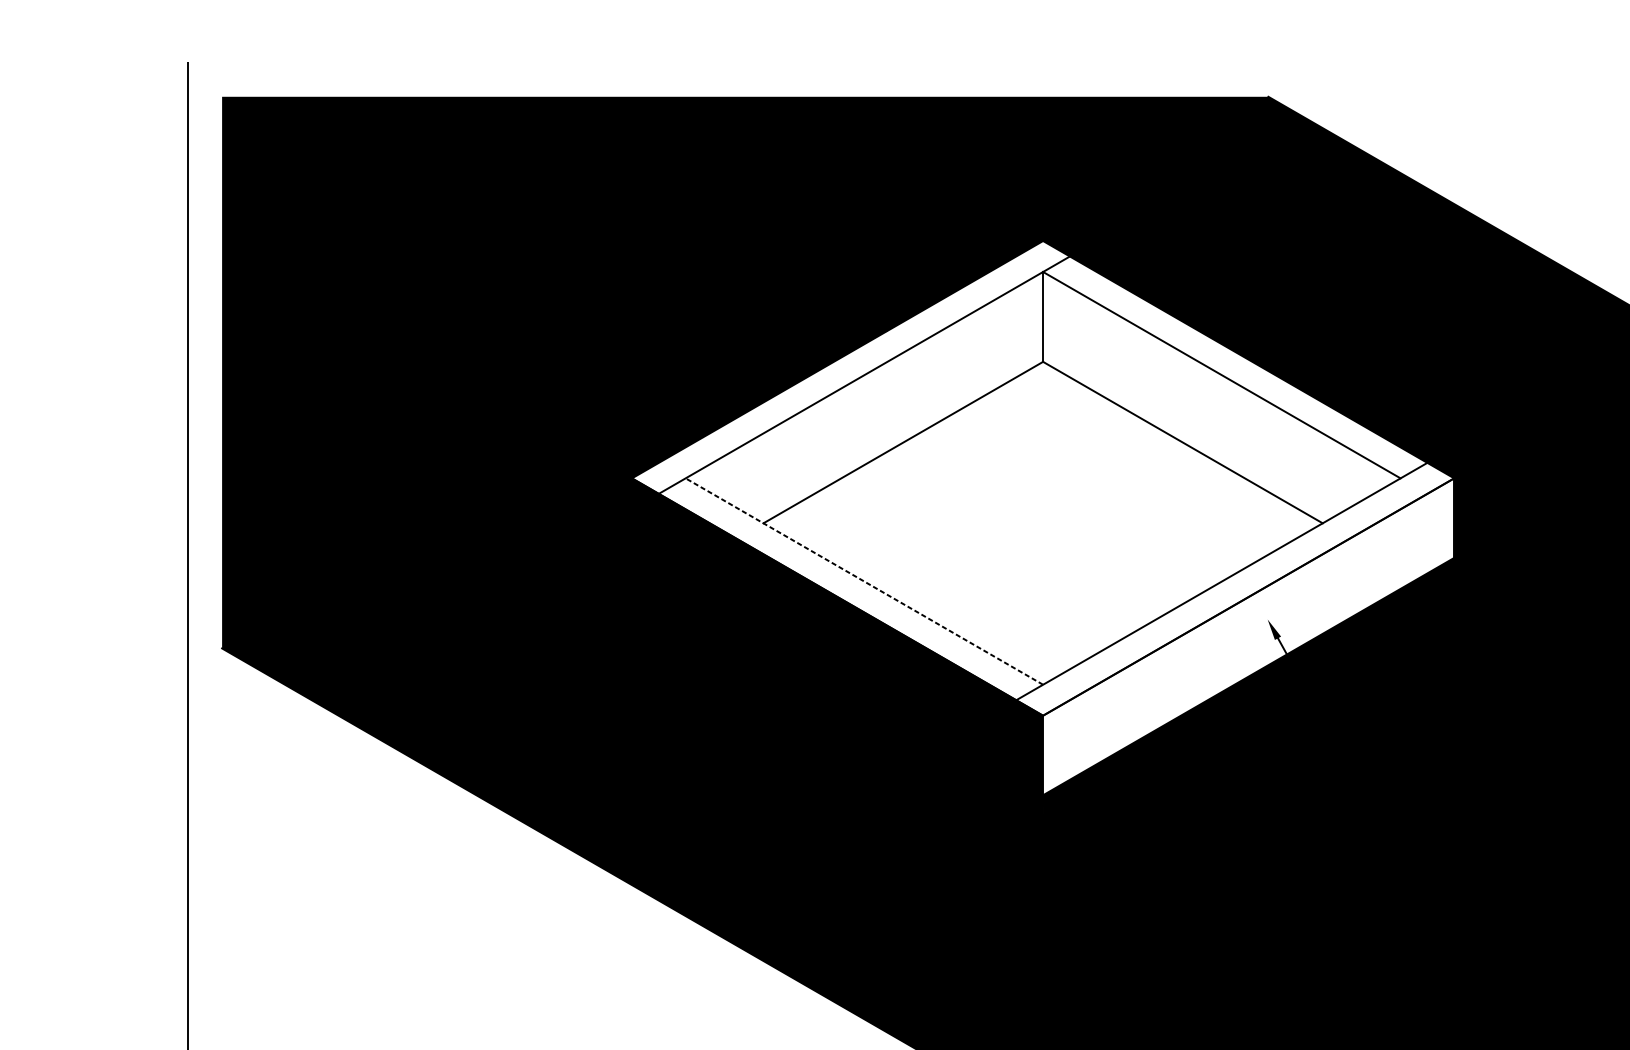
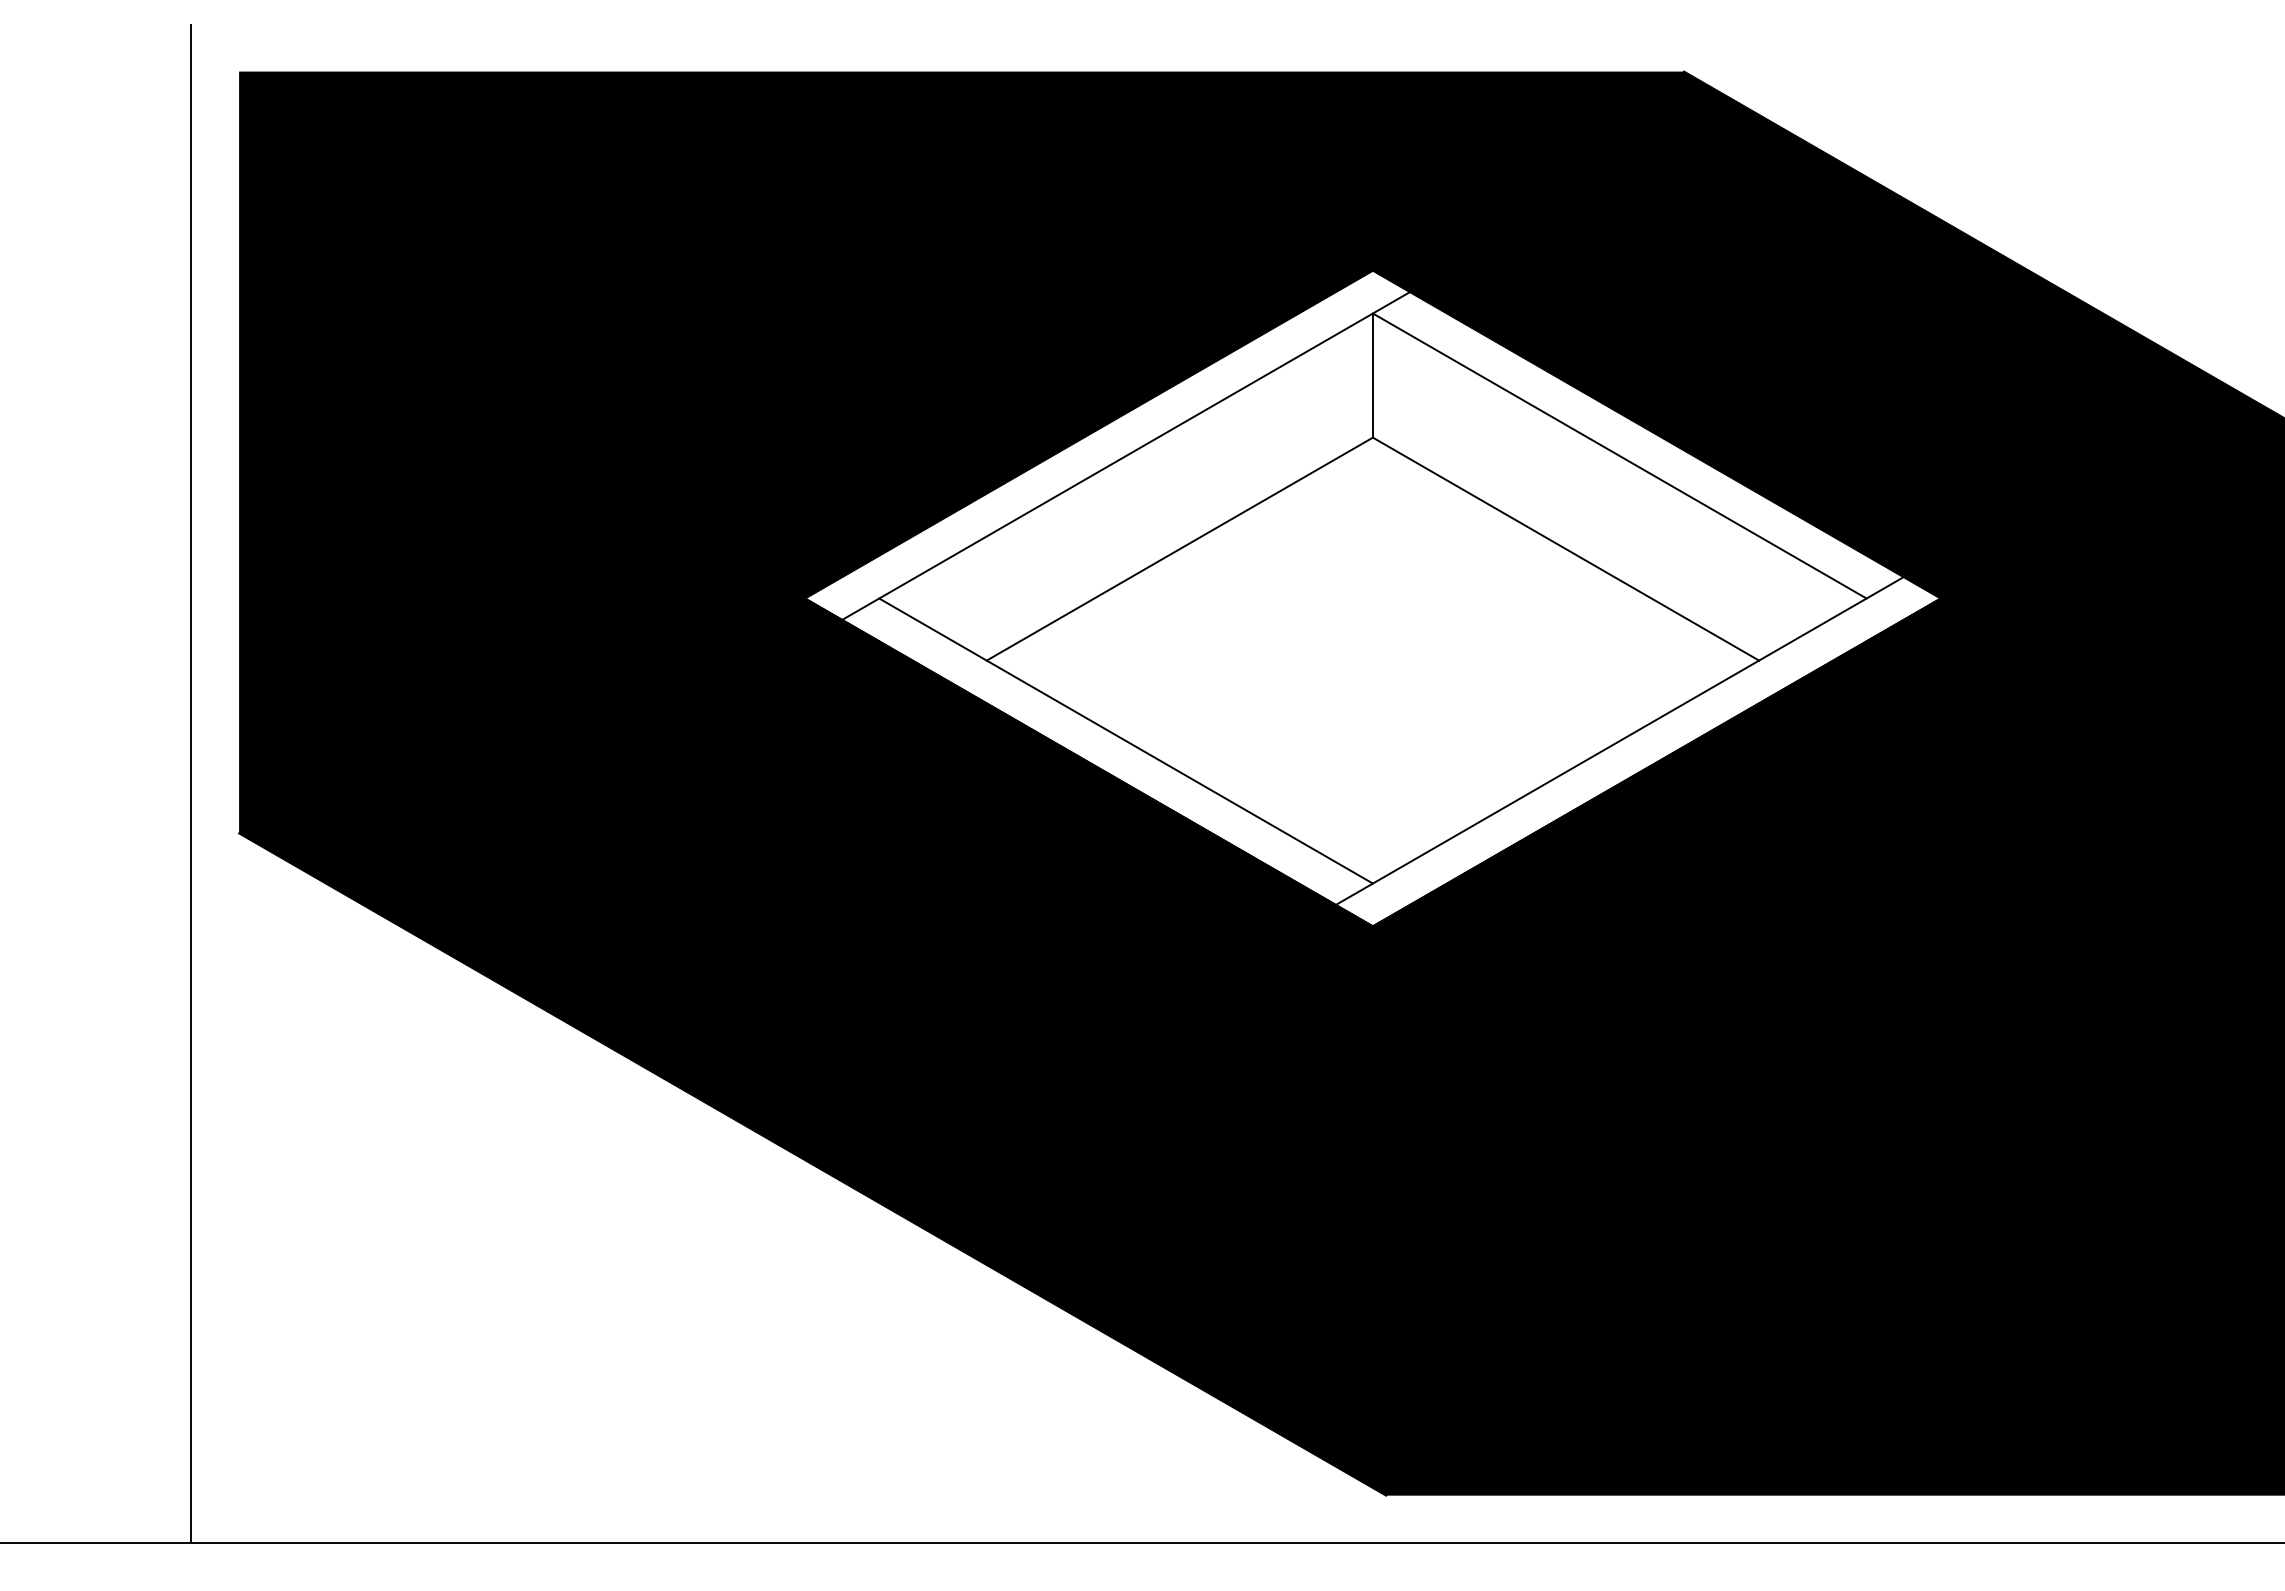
line: (863, 581) -> (1125, 740), dashed -> solid
fill: (1248, 636) -> (1656, 817), added

